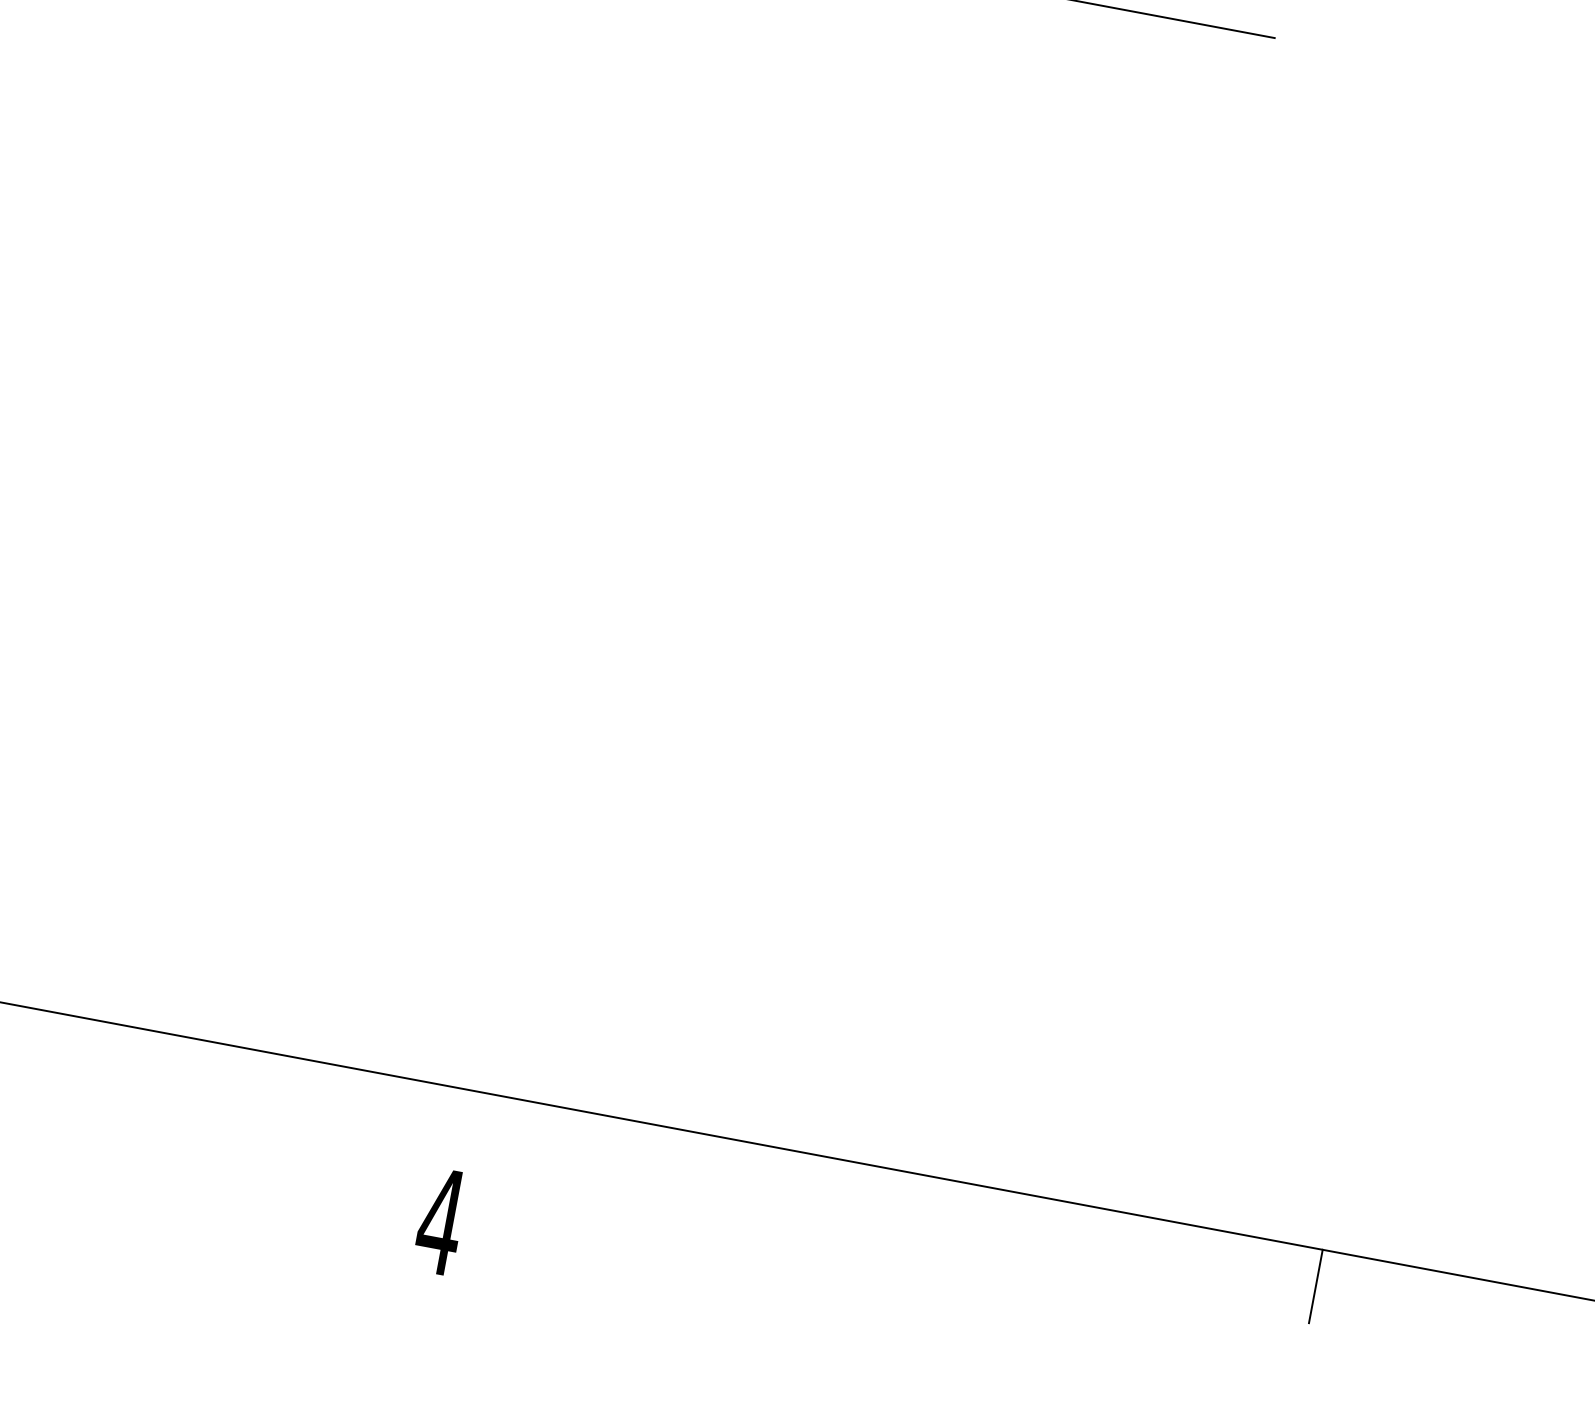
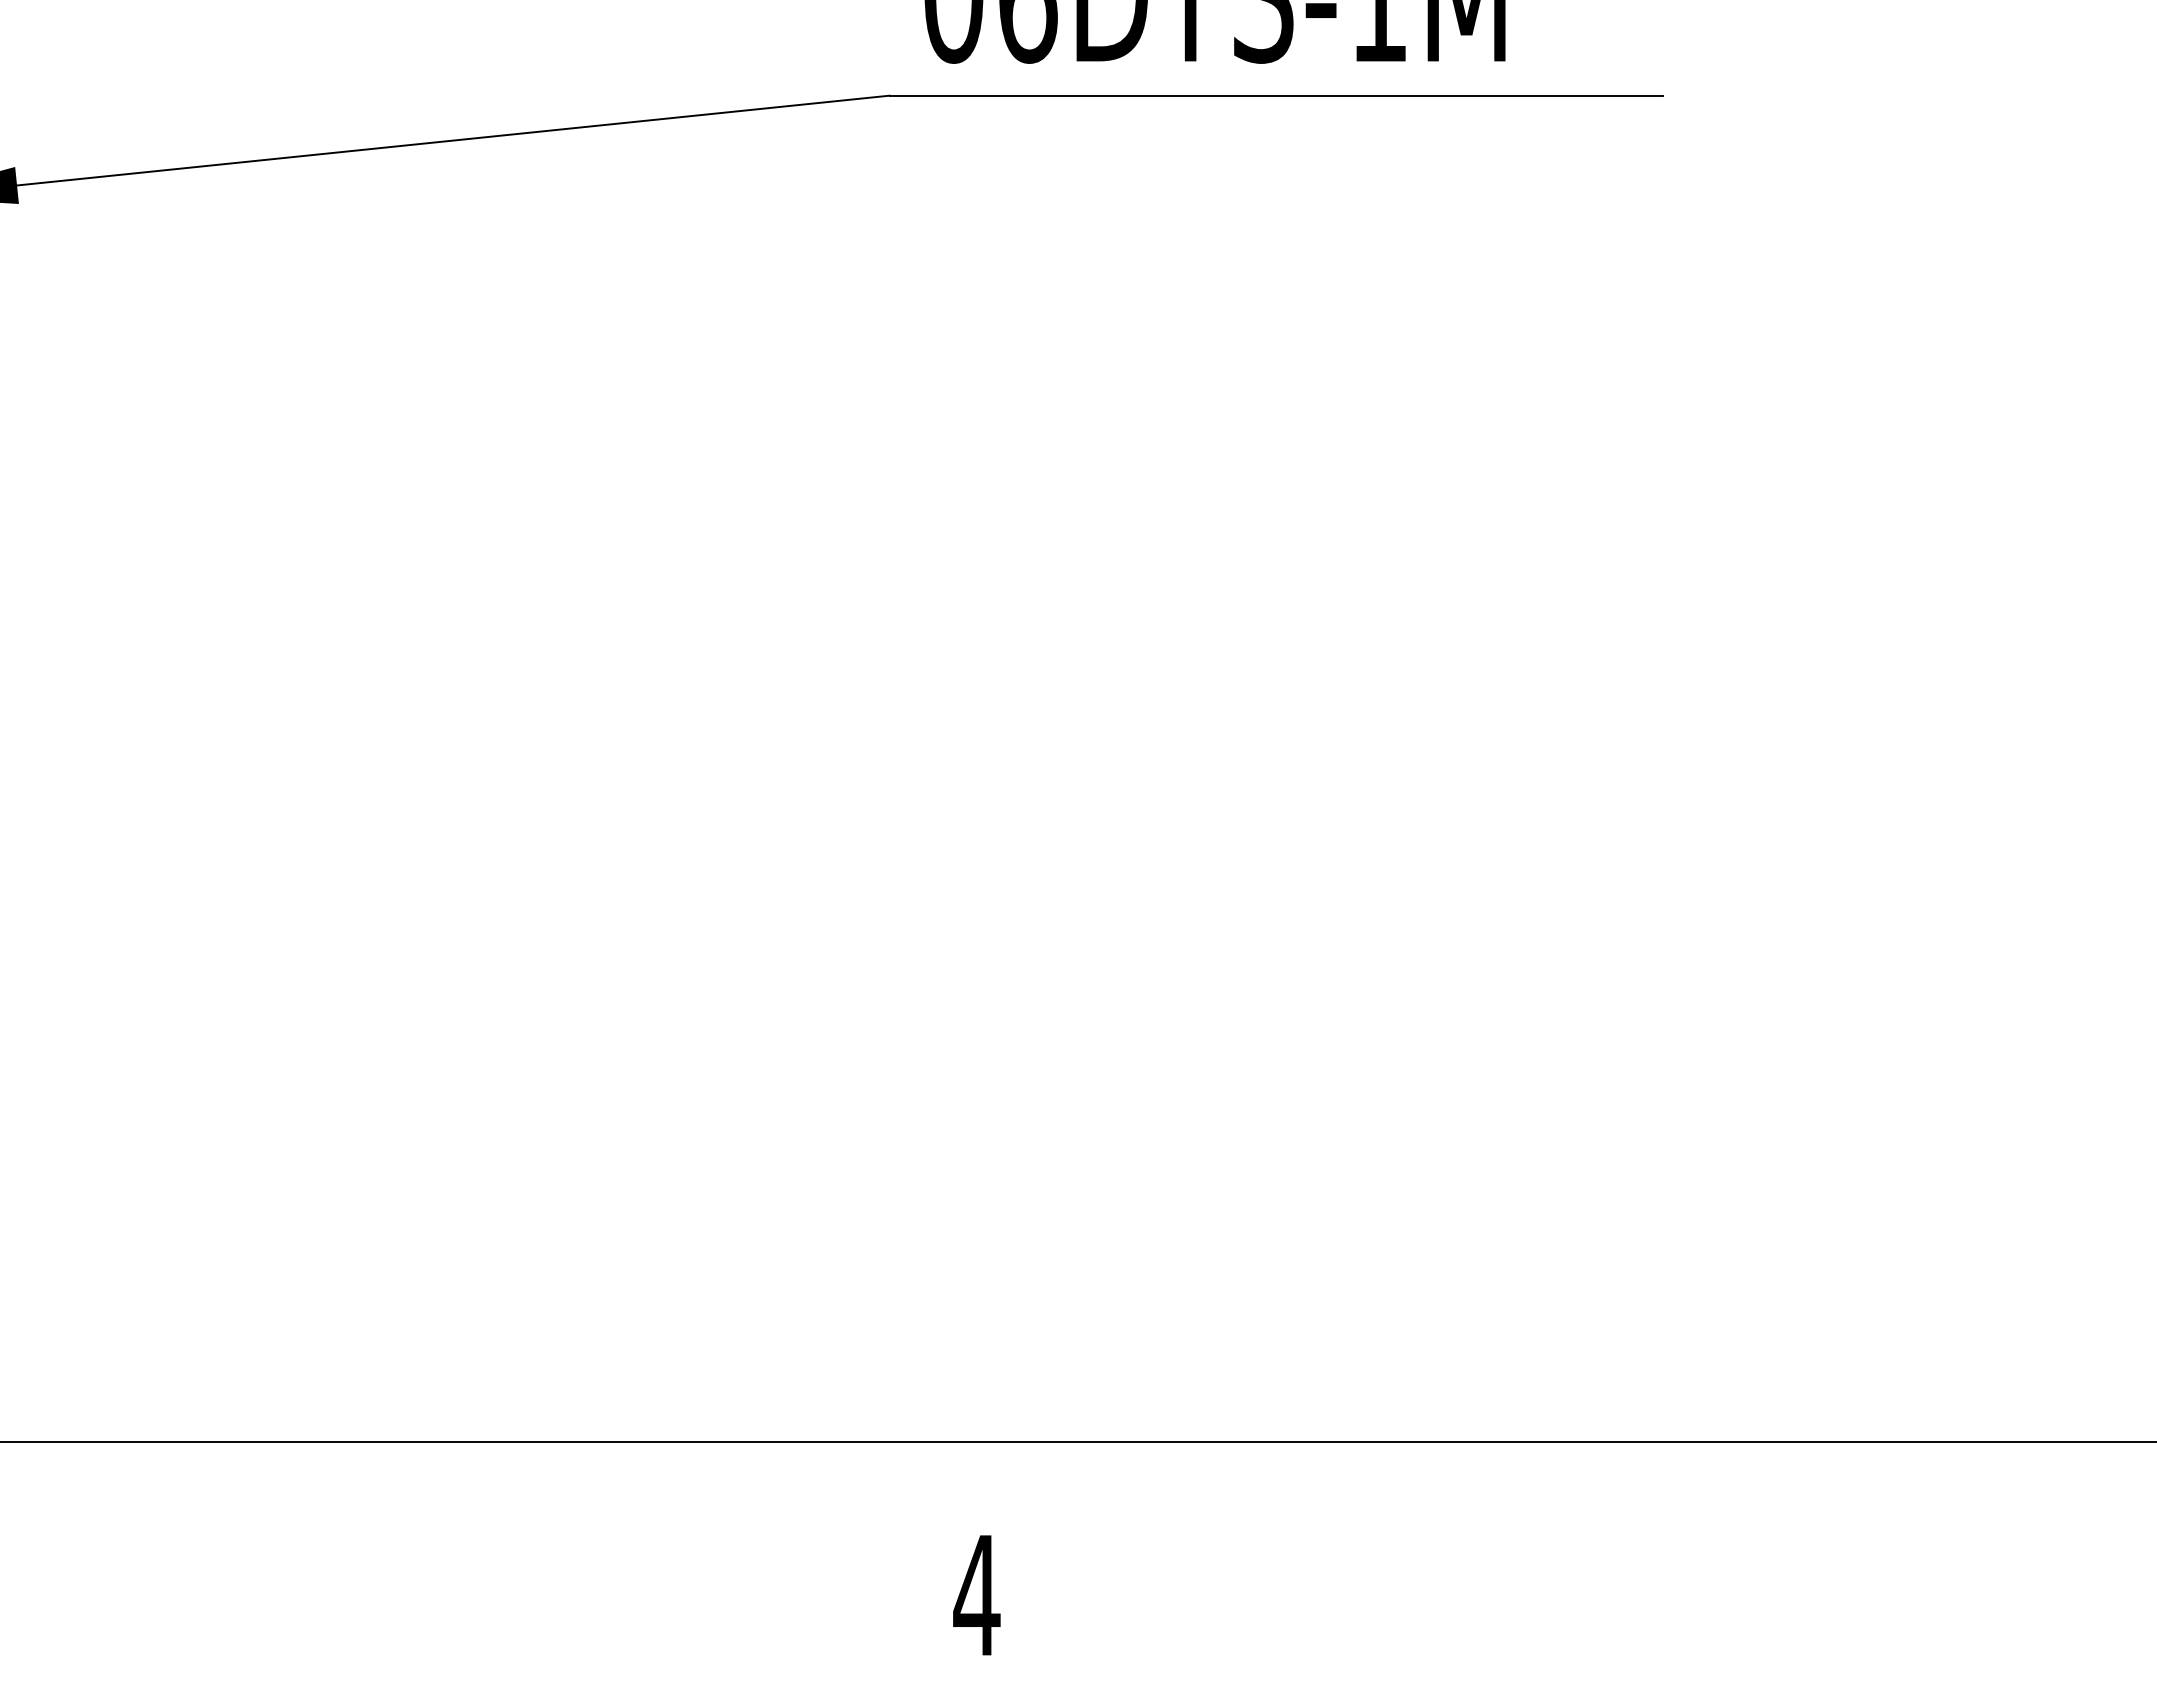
line: (1316, 1286) -> (1970, 1484), removed

